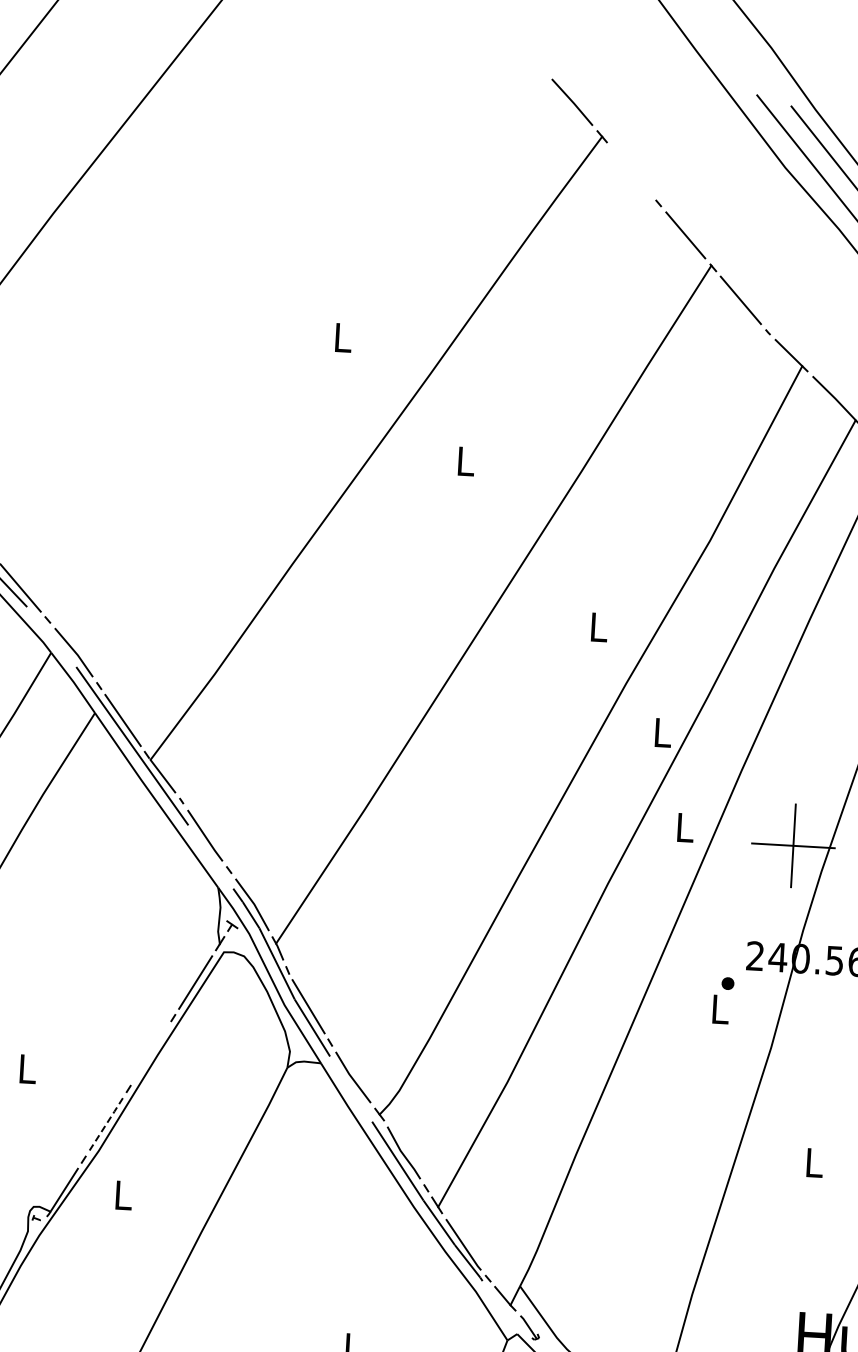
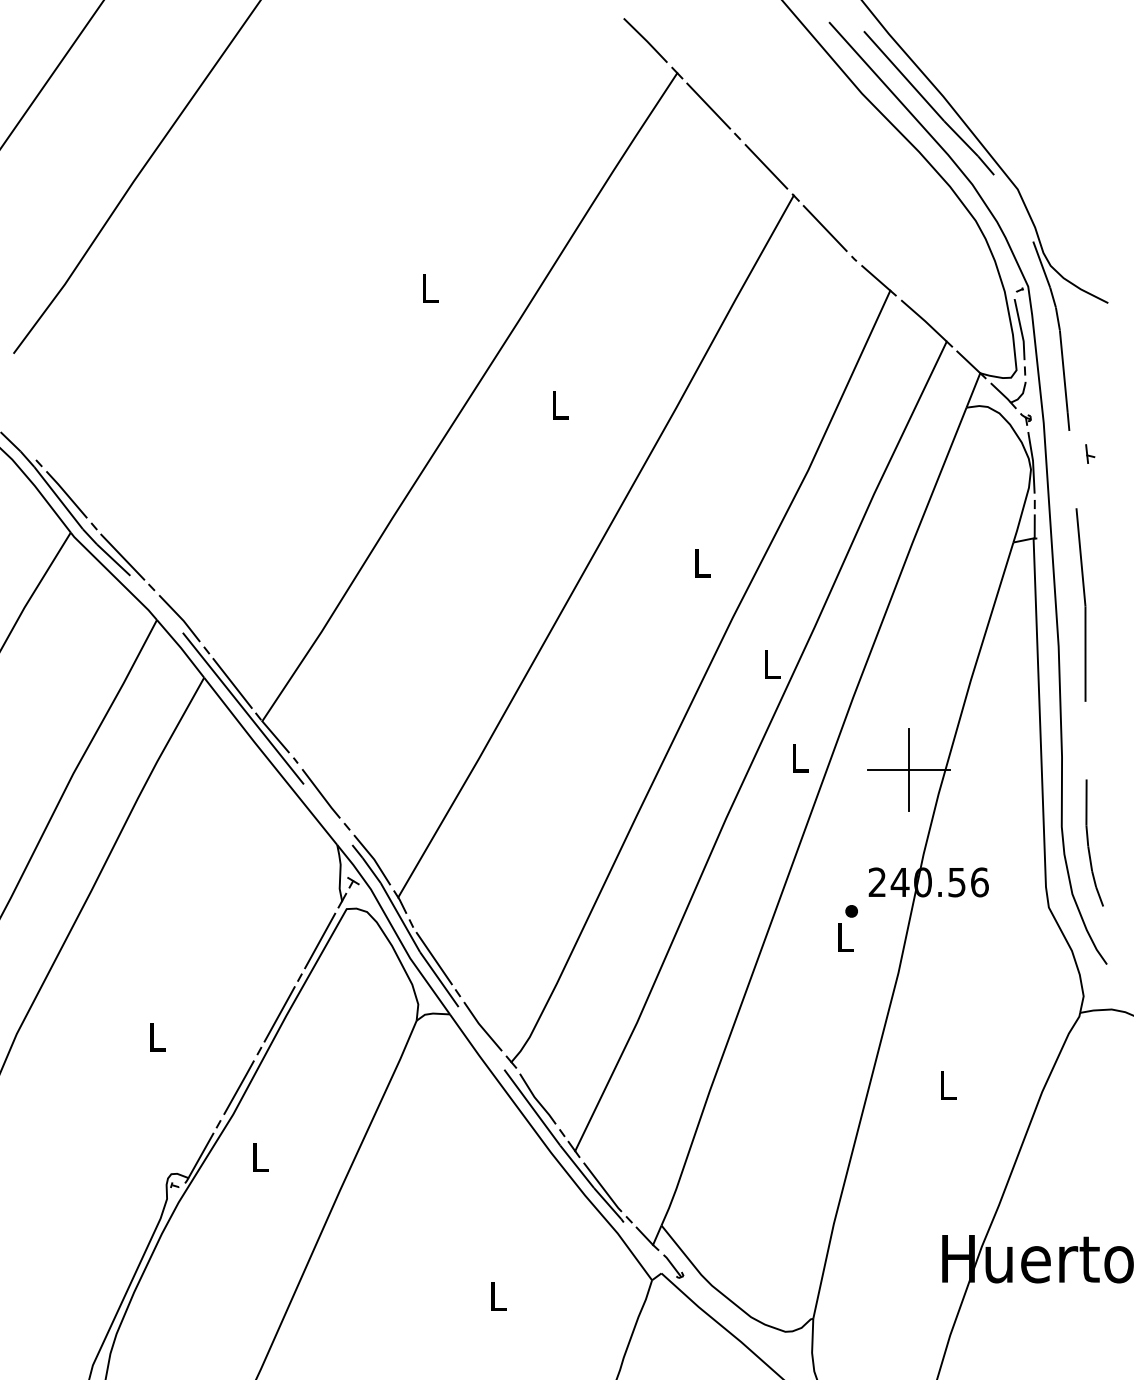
line: (631, 170) -> (708, 105), added
line: (150, 1053) -> (279, 1014), added
line: (106, 1124) -> (239, 1087), dashed -> solid

